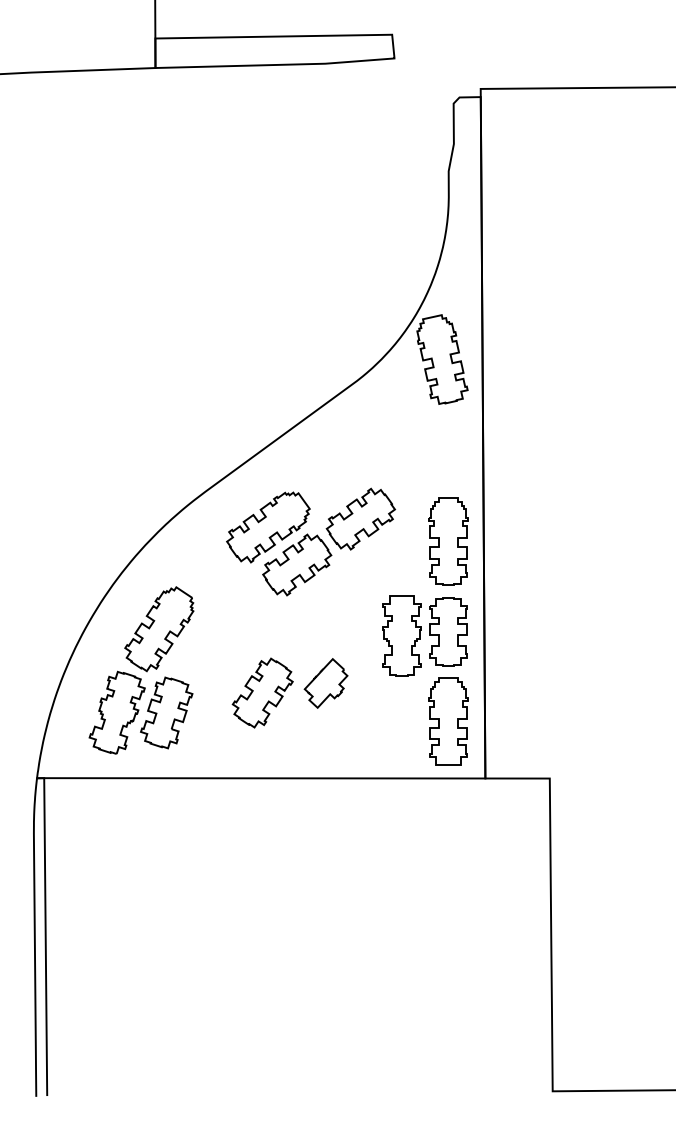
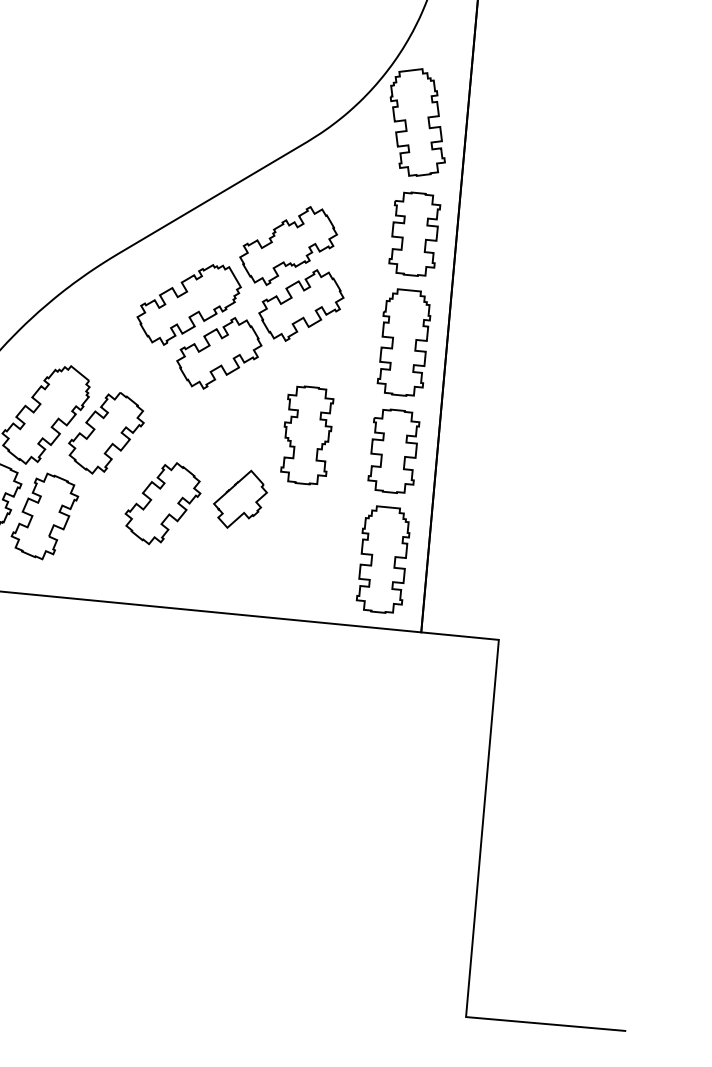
part: (448, 451) -> (414, 234), added
part: (345, 471) -> (288, 246), added
part: (401, 635) -> (306, 435), moved
part: (210, 639) -> (106, 433), added

